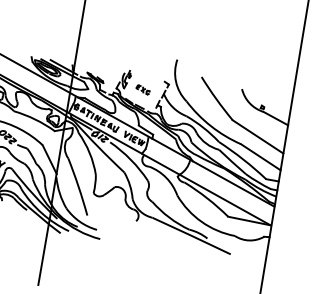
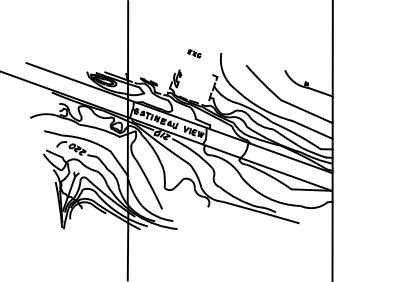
part: (143, 89) -> (194, 53), moved

